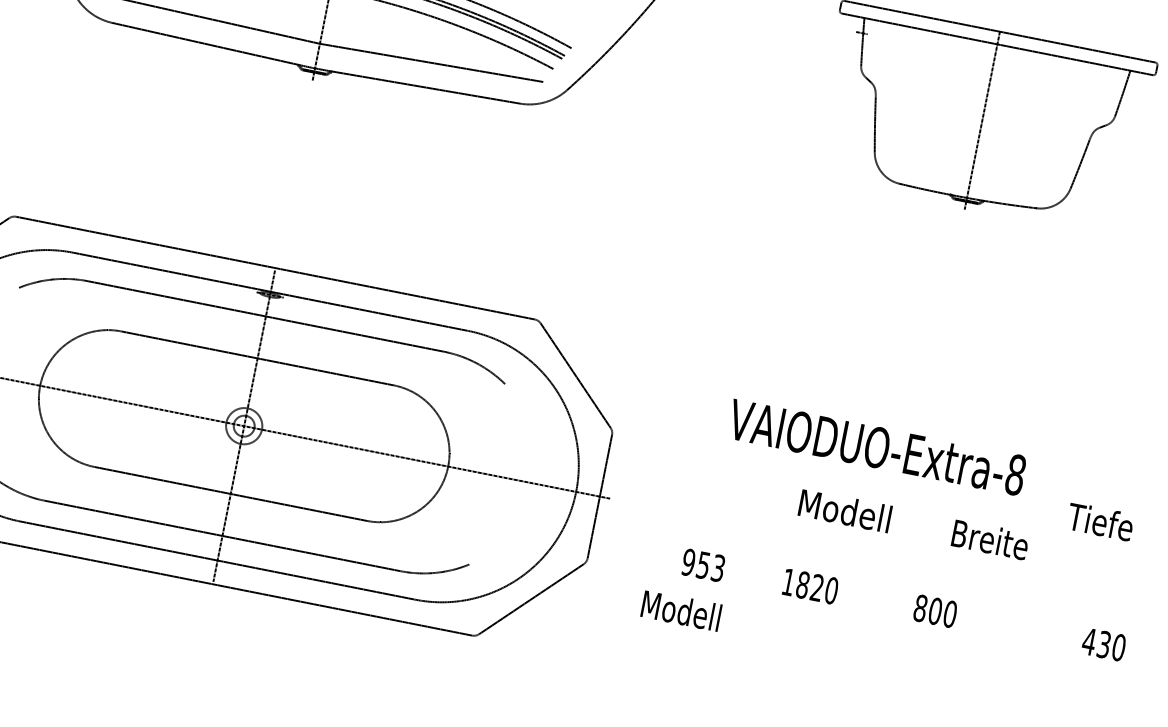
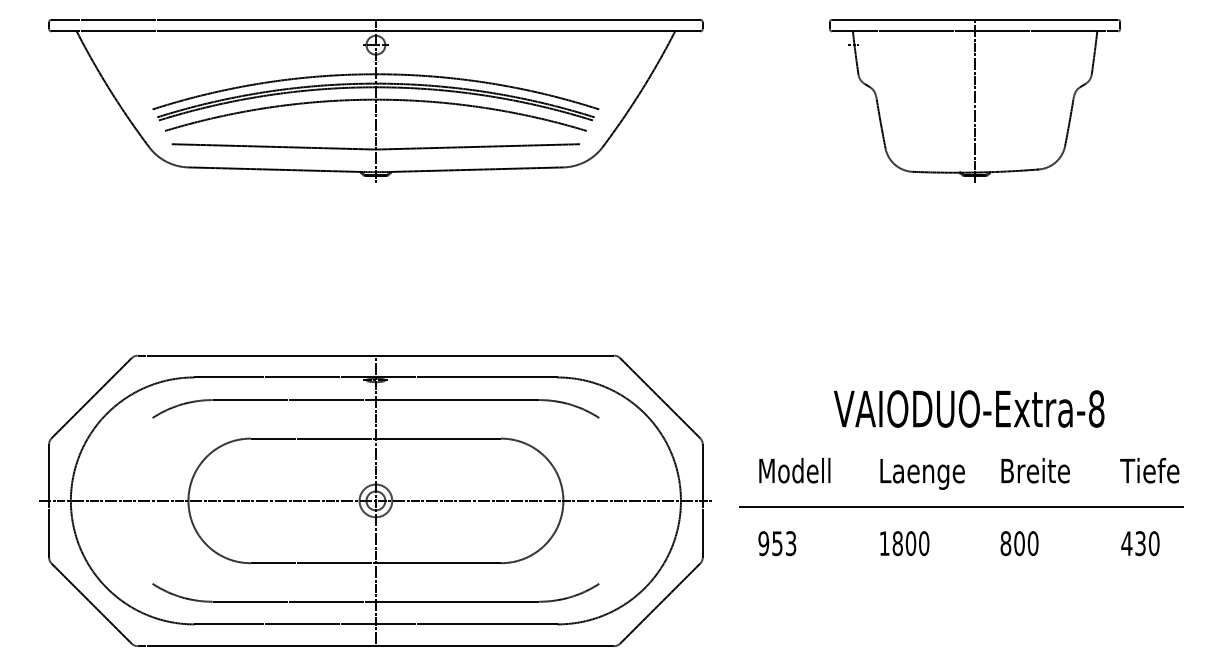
text: (877, 447) -> (969, 408), moved
text: (844, 514) -> (922, 473), Modell -> Laenge
text: (1100, 521) -> (1149, 470), moved
text: (990, 539) -> (1035, 470), moved
line: (880, 559) -> (961, 507), added
text: (703, 565) -> (777, 543), moved
text: (816, 587) -> (910, 543), 1820 -> 1800
text: (681, 610) -> (794, 470), moved
text: (1104, 644) -> (1140, 543), moved

